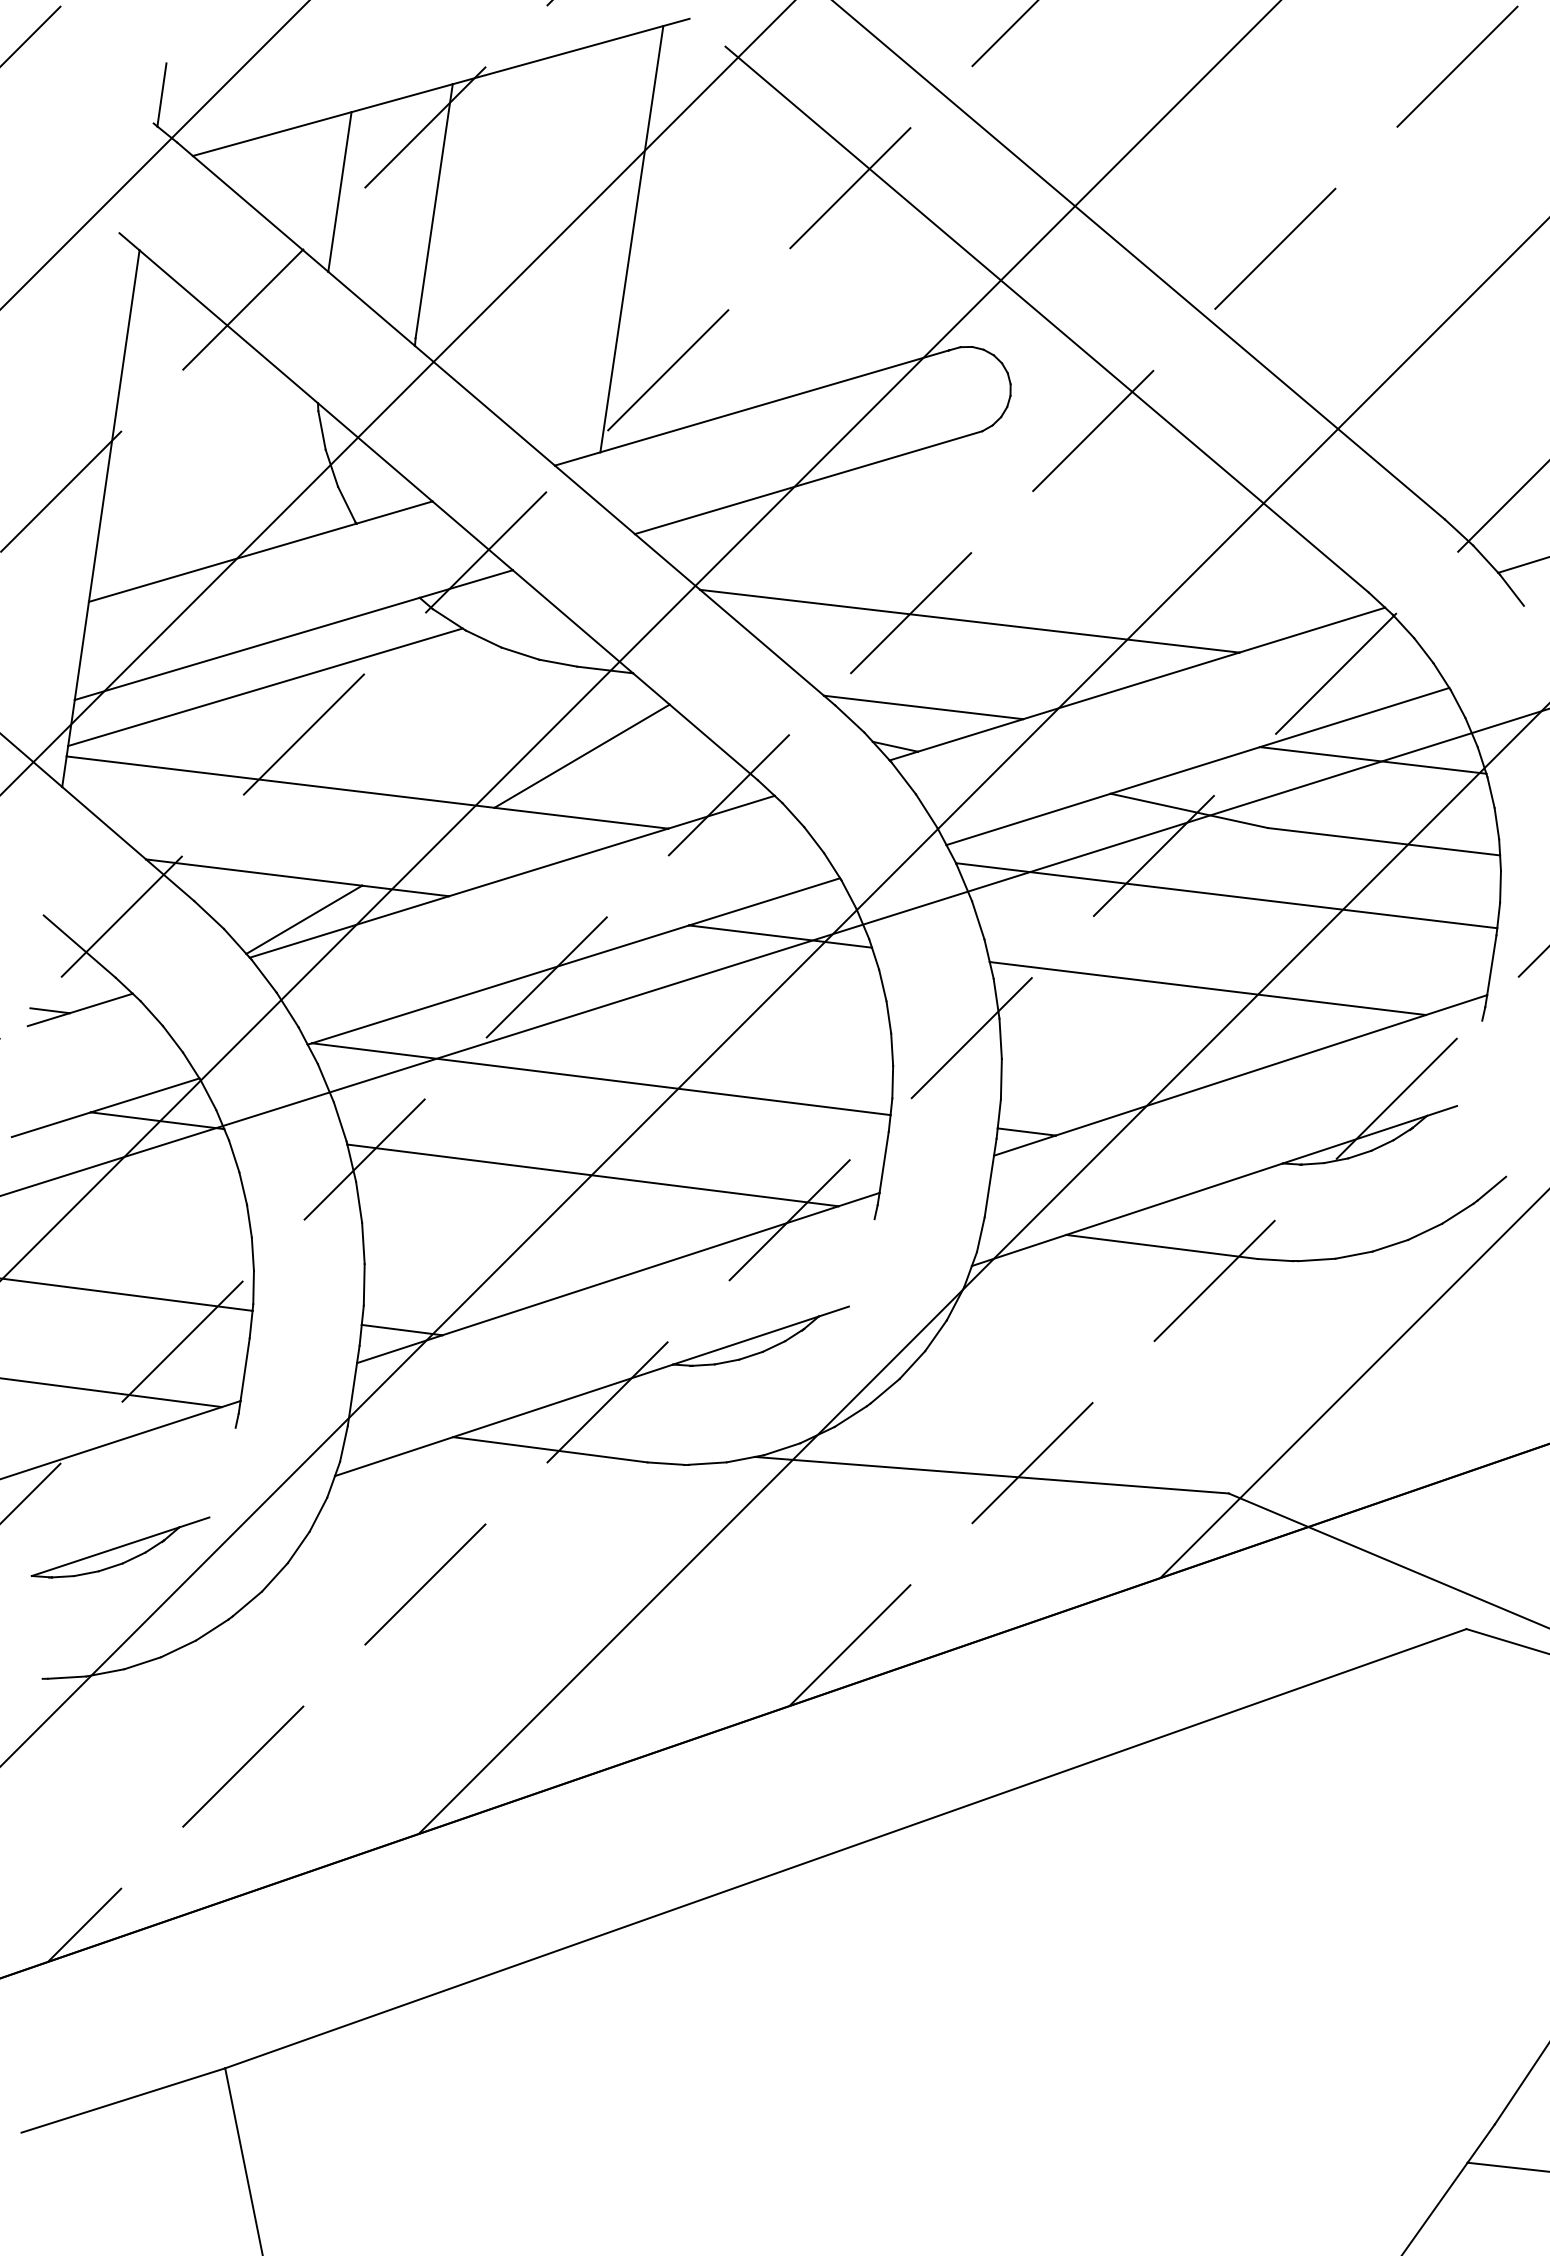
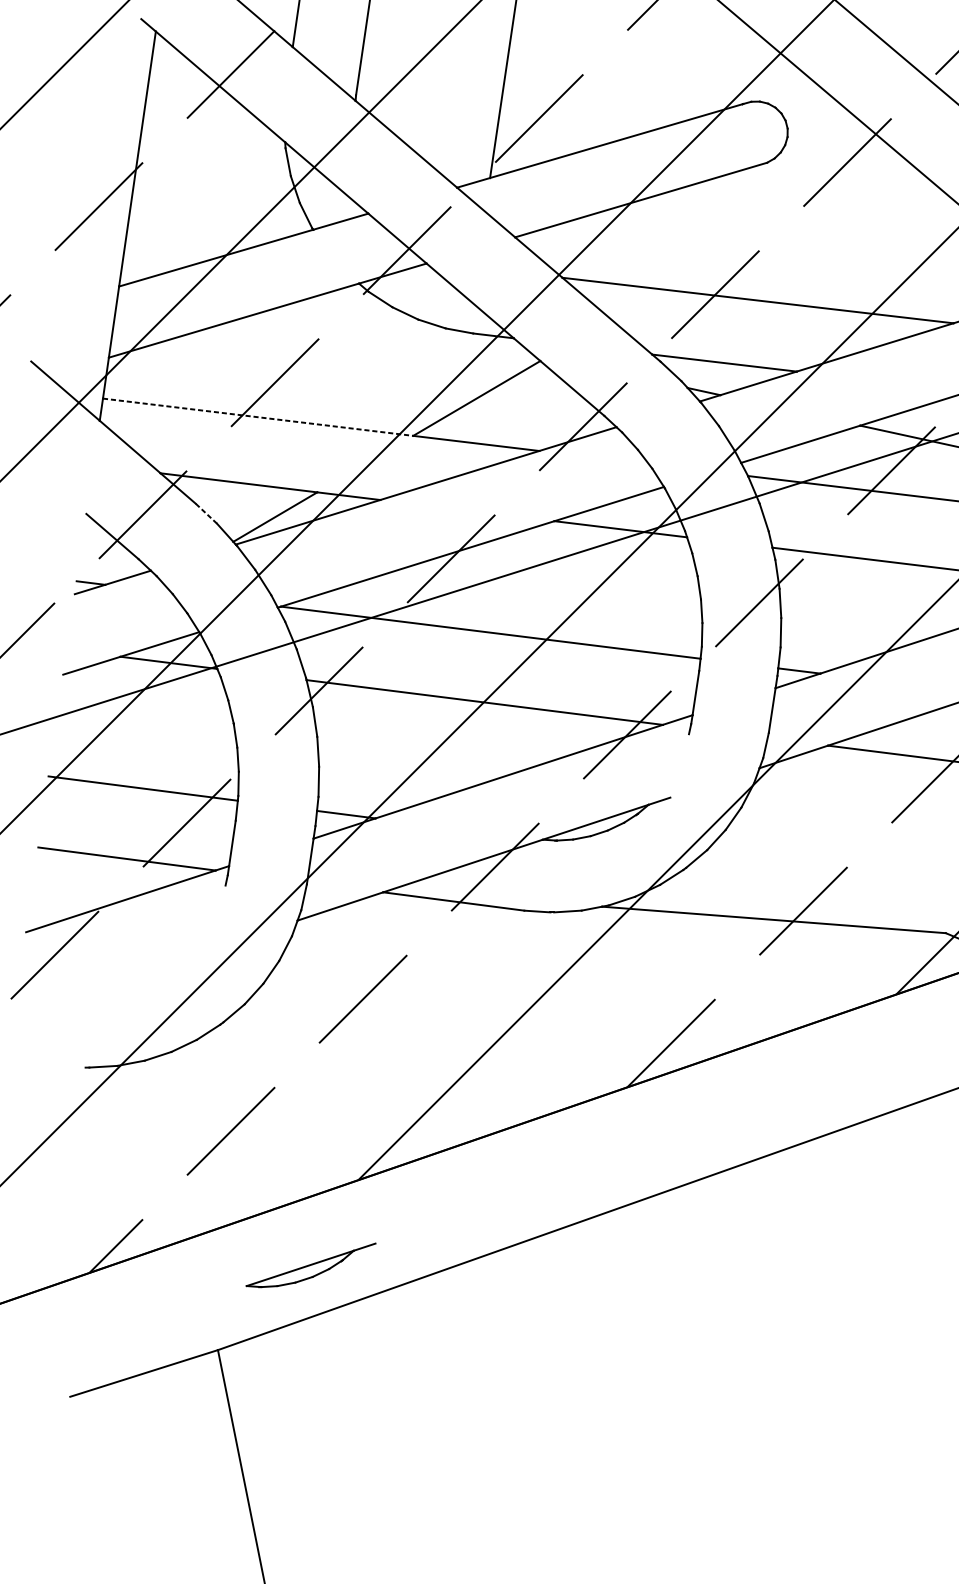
line: (265, 687) -> (247, 348), removed
line: (281, 782) -> (258, 417), solid -> dashed
line: (208, 914) -> (205, 513), solid -> dashed
part: (120, 1547) -> (311, 1265), moved

